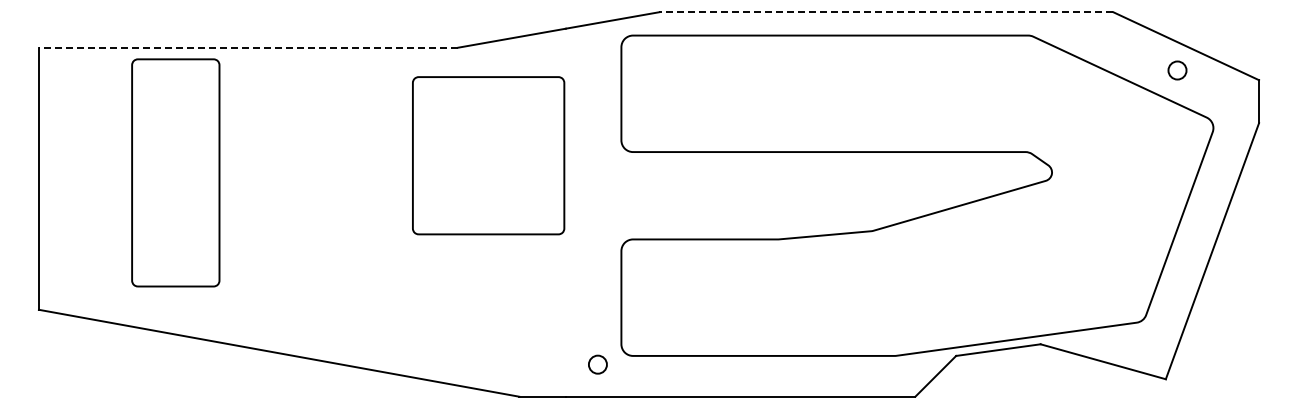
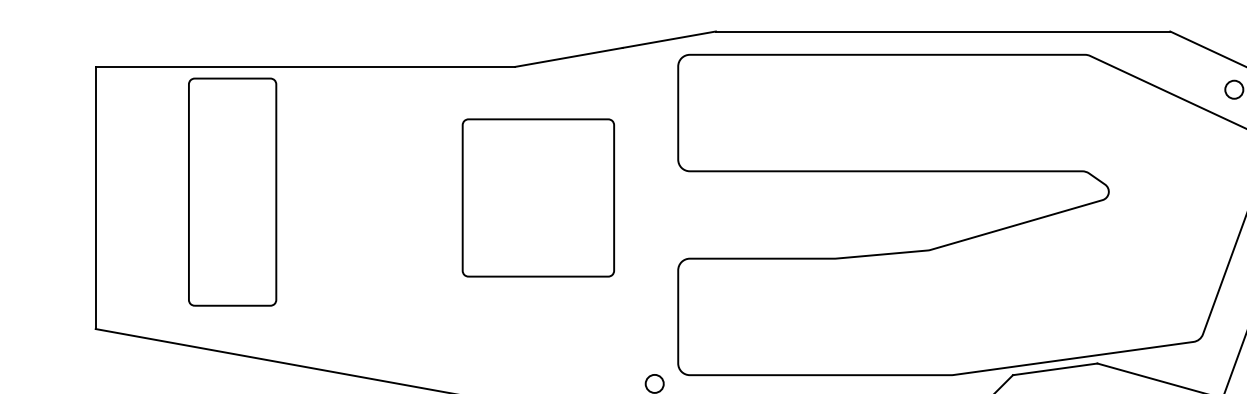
line: (885, 12) -> (942, 31), dashed -> solid
line: (248, 47) -> (305, 66), dashed -> solid
part: (488, 155) -> (538, 197), moved

